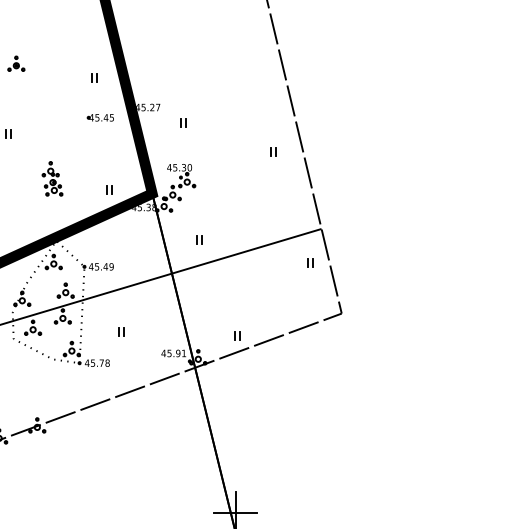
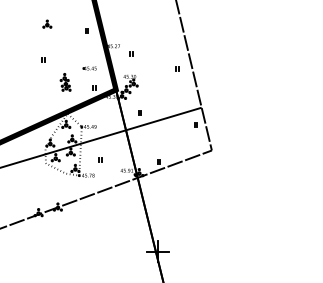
part: (99, 117) -> (89, 68), moved

